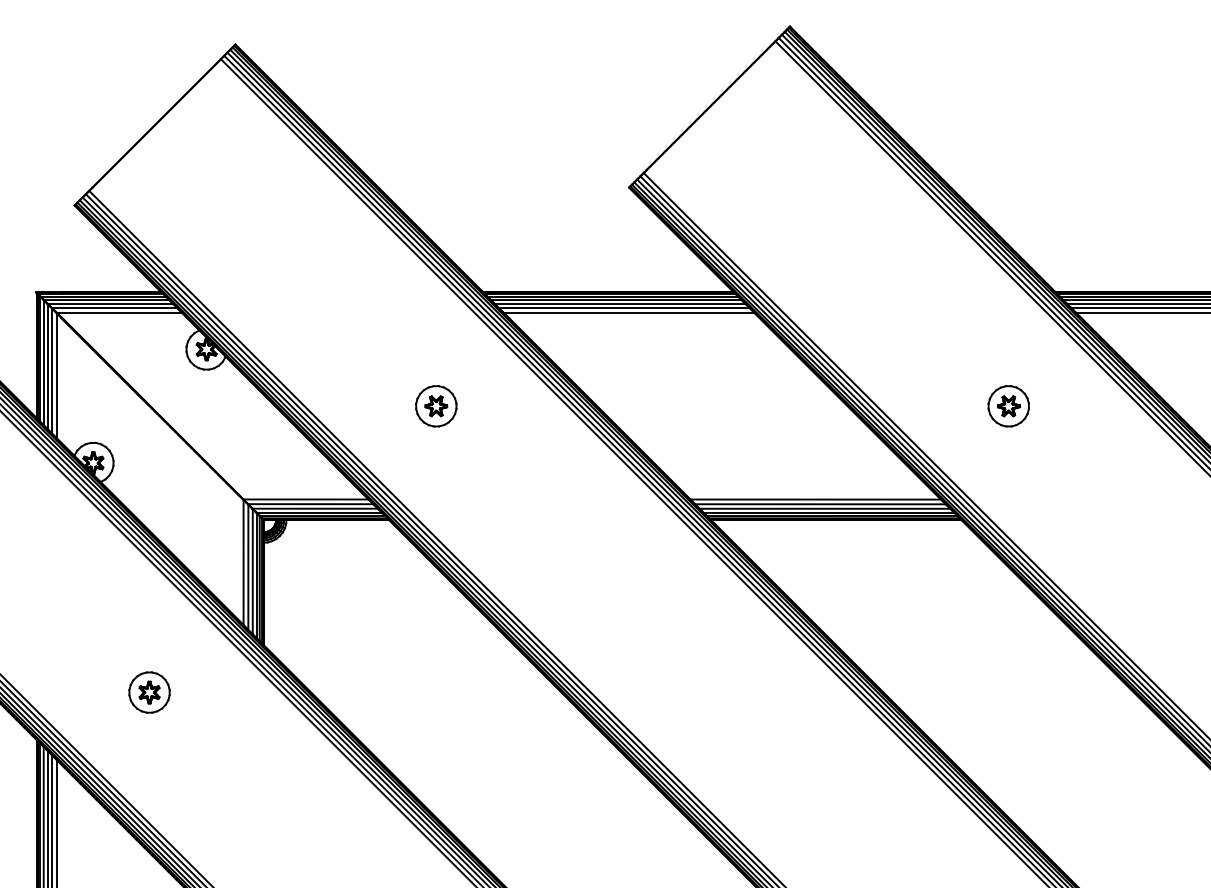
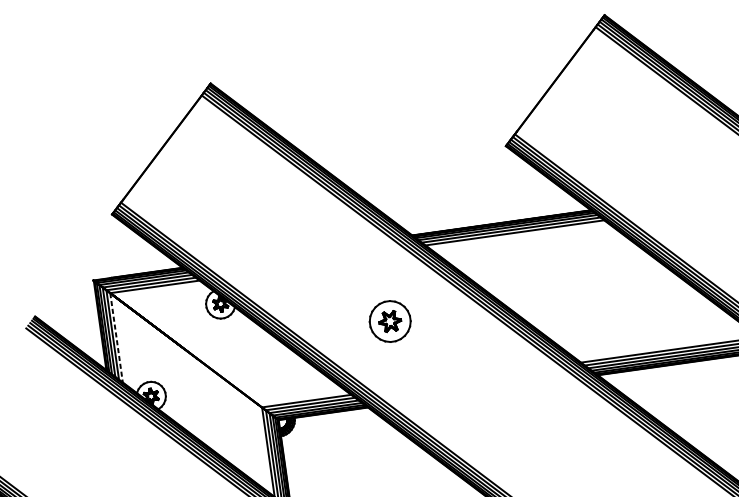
line: (629, 313) -> (518, 235), removed
line: (57, 375) -> (116, 337), solid -> dashed
part: (436, 406) -> (390, 321), size x1.4

